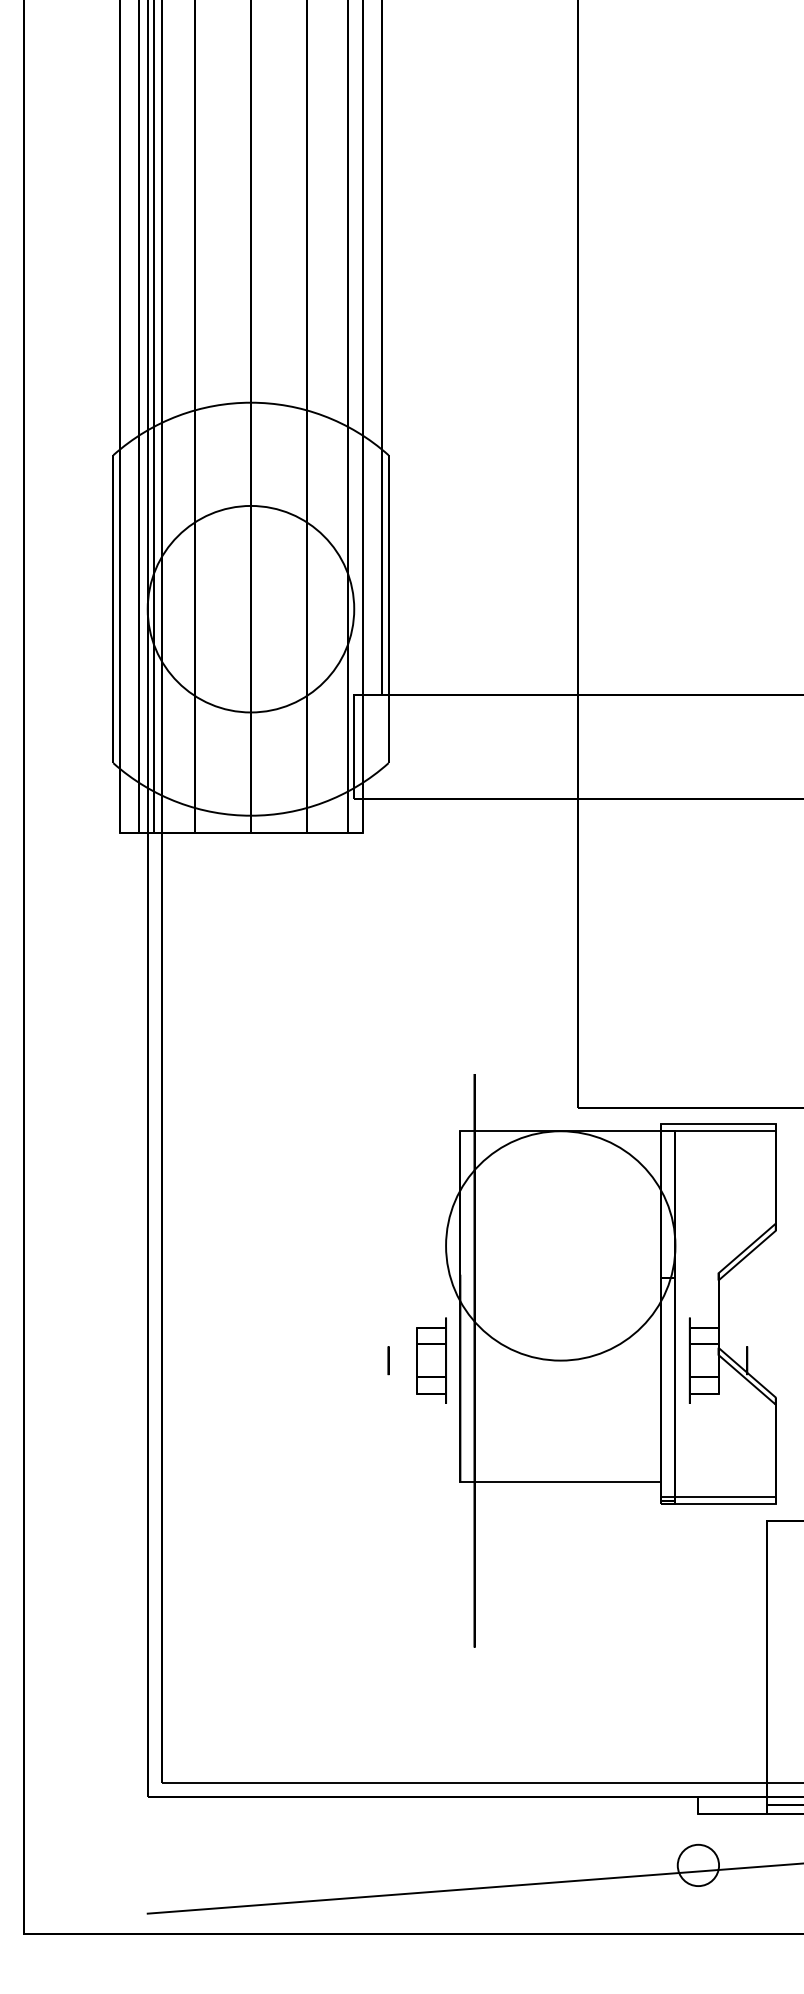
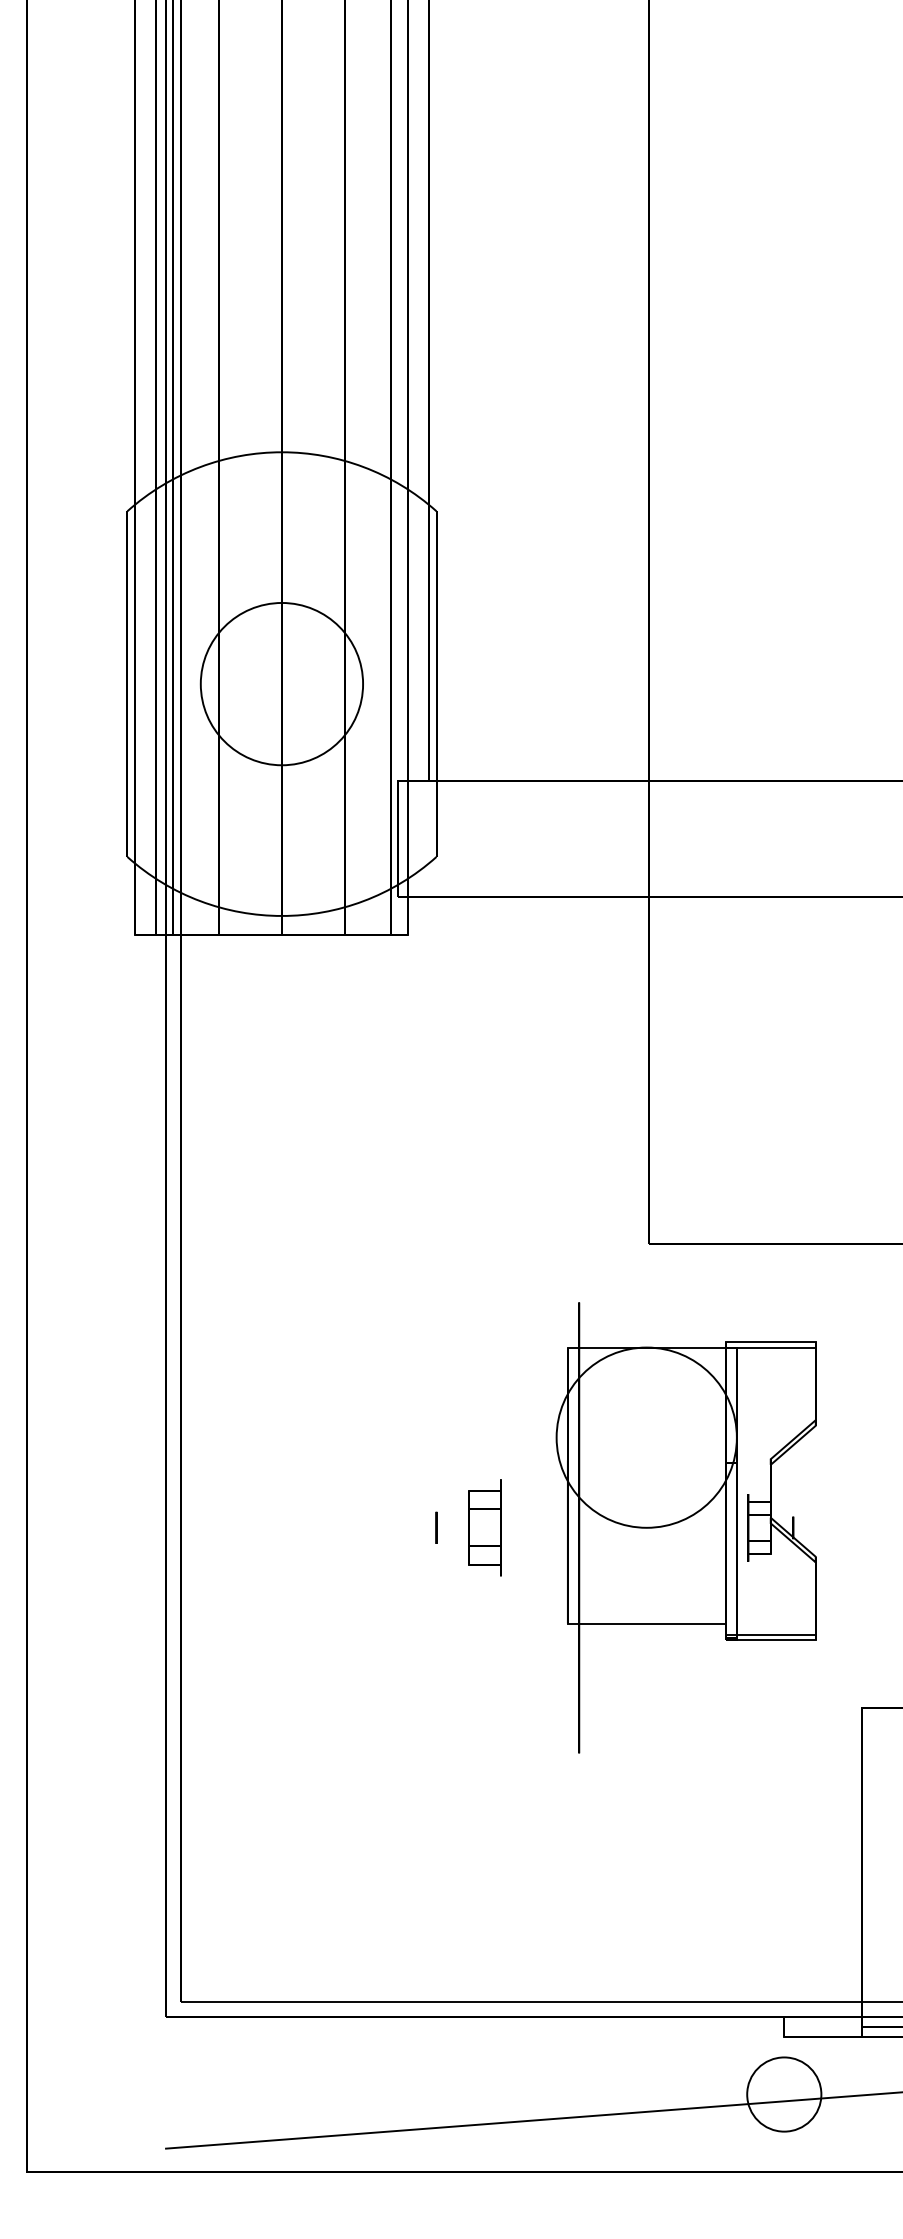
circle: (250, 609) -> (281, 684), size x0.7
part: (611, 1360) -> (686, 1527), size x0.7
circle: (698, 1865) -> (784, 2094), size x1.6

